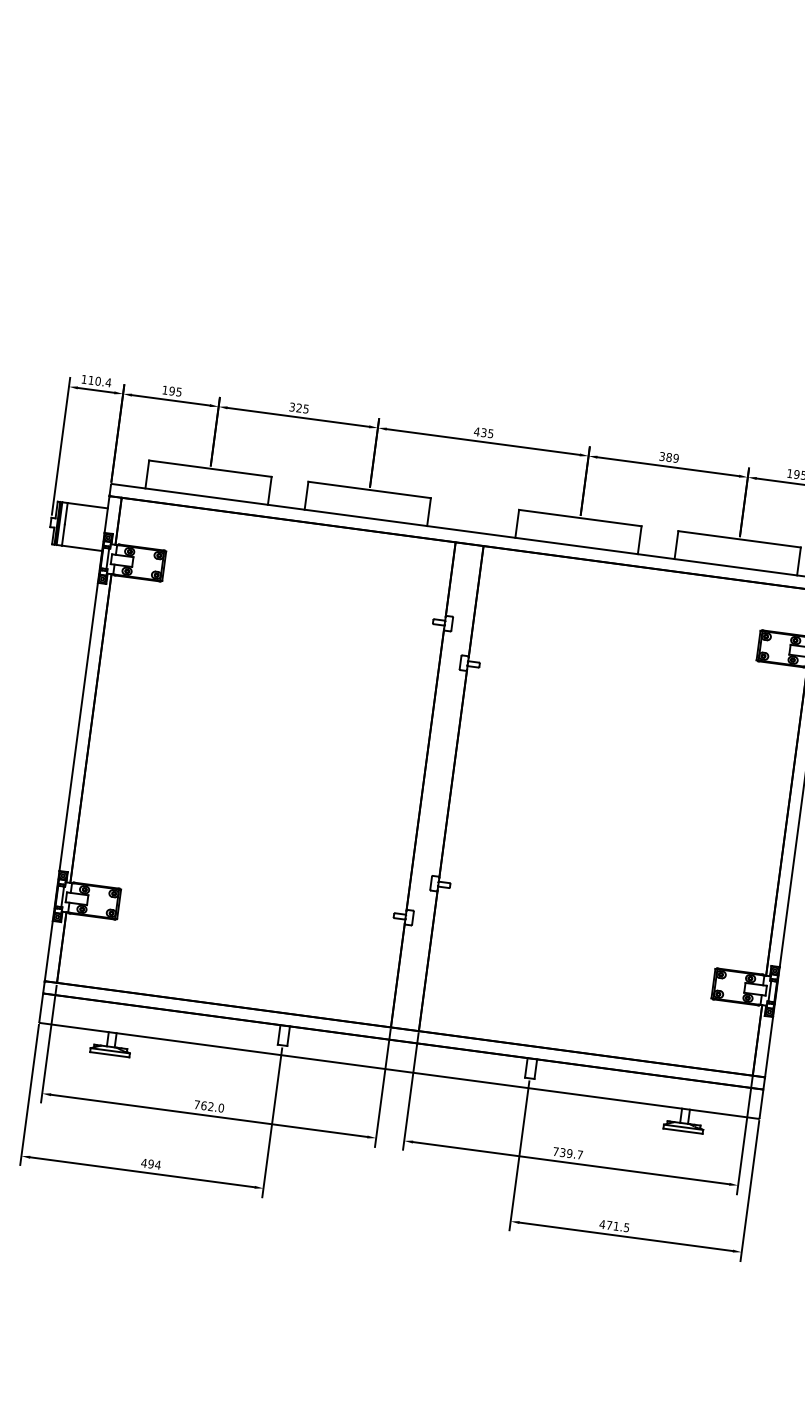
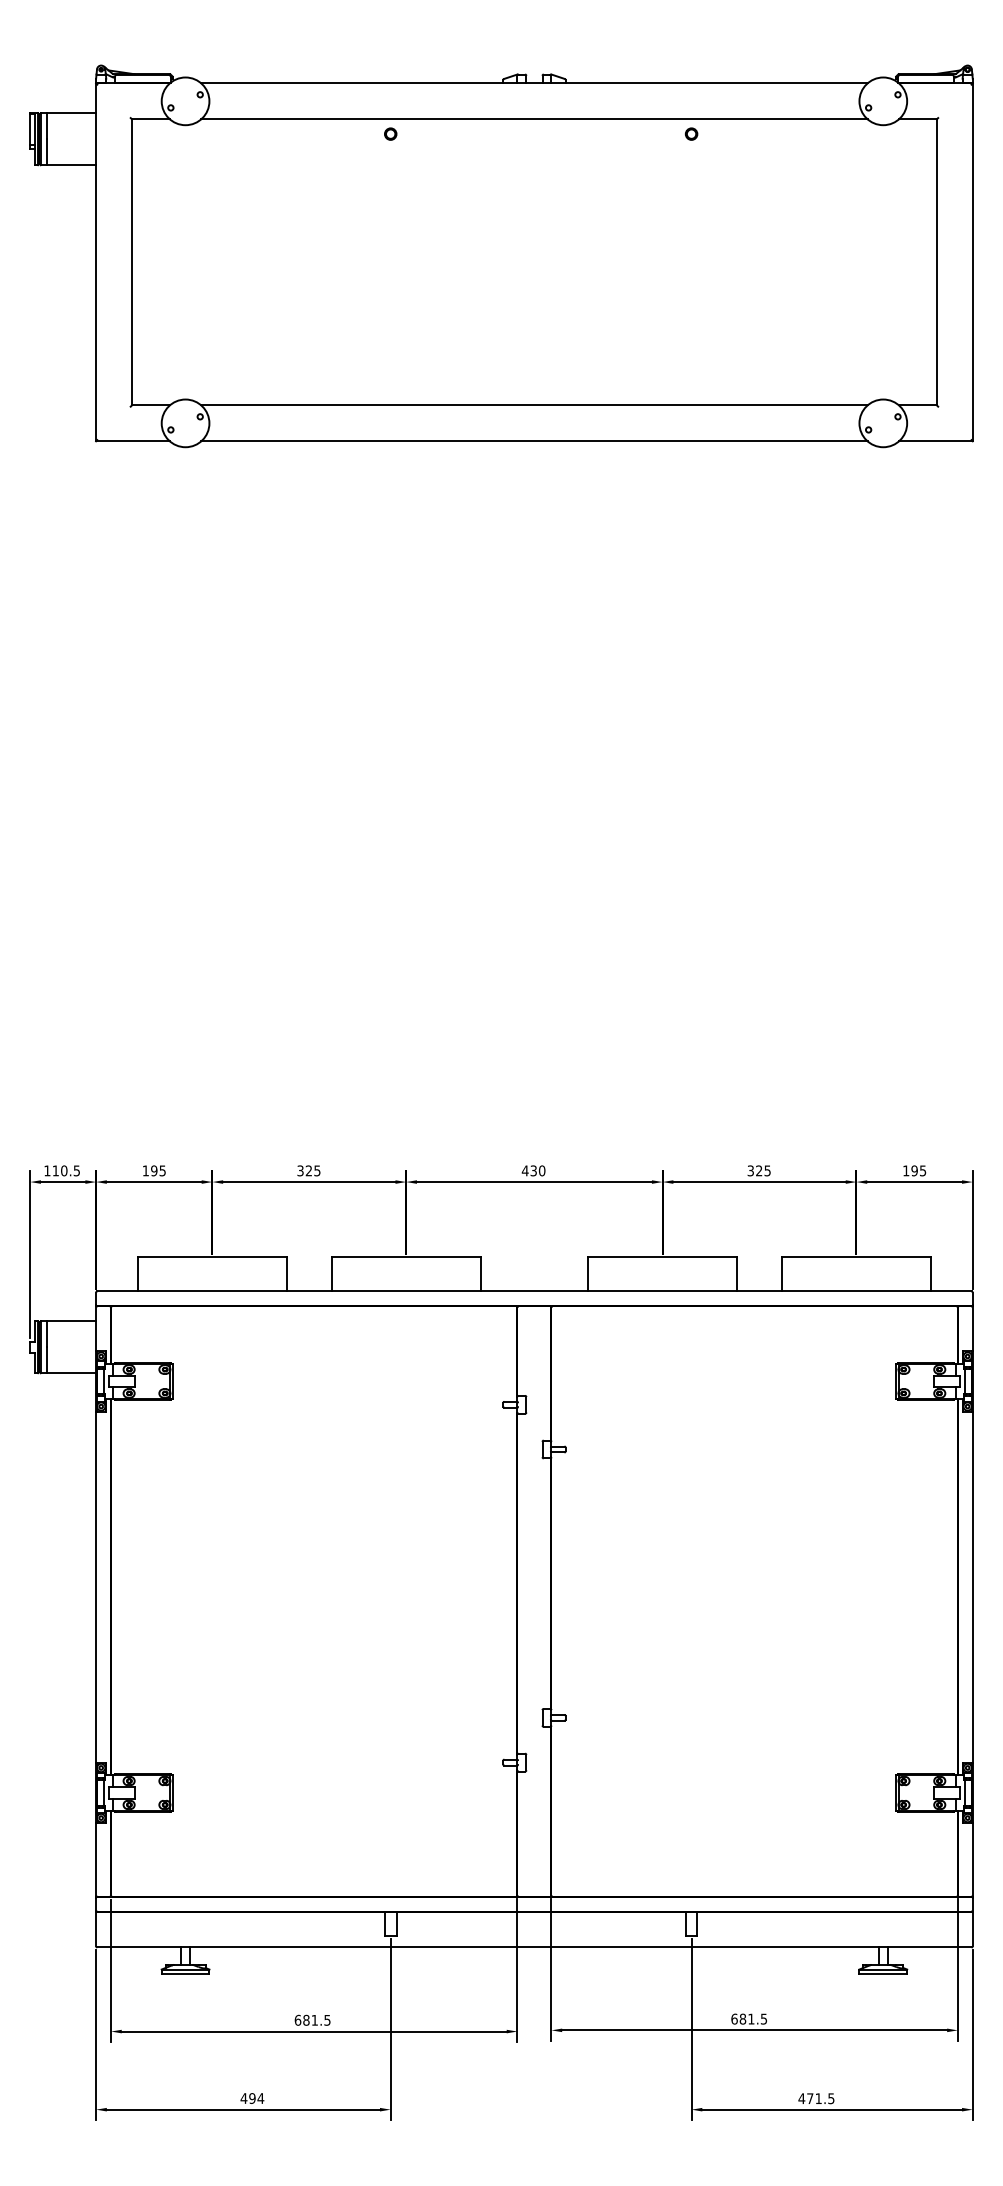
text: (108, 382) -> (76, 1170), 110.4 -> 110.5
text: (491, 433) -> (542, 1170), 435 -> 430
text: (672, 457) -> (763, 1170), 389 -> 325
text: (209, 1105) -> (312, 2019), 762.0 -> 681.5
text: (567, 1152) -> (748, 2018), 739.7 -> 681.5

